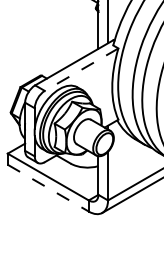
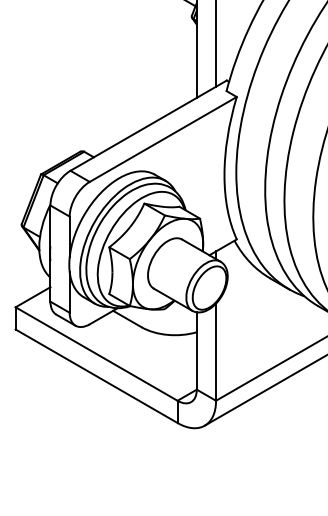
line: (81, 69) -> (163, 139), dashed -> solid
line: (48, 188) -> (97, 376), dashed -> solid

